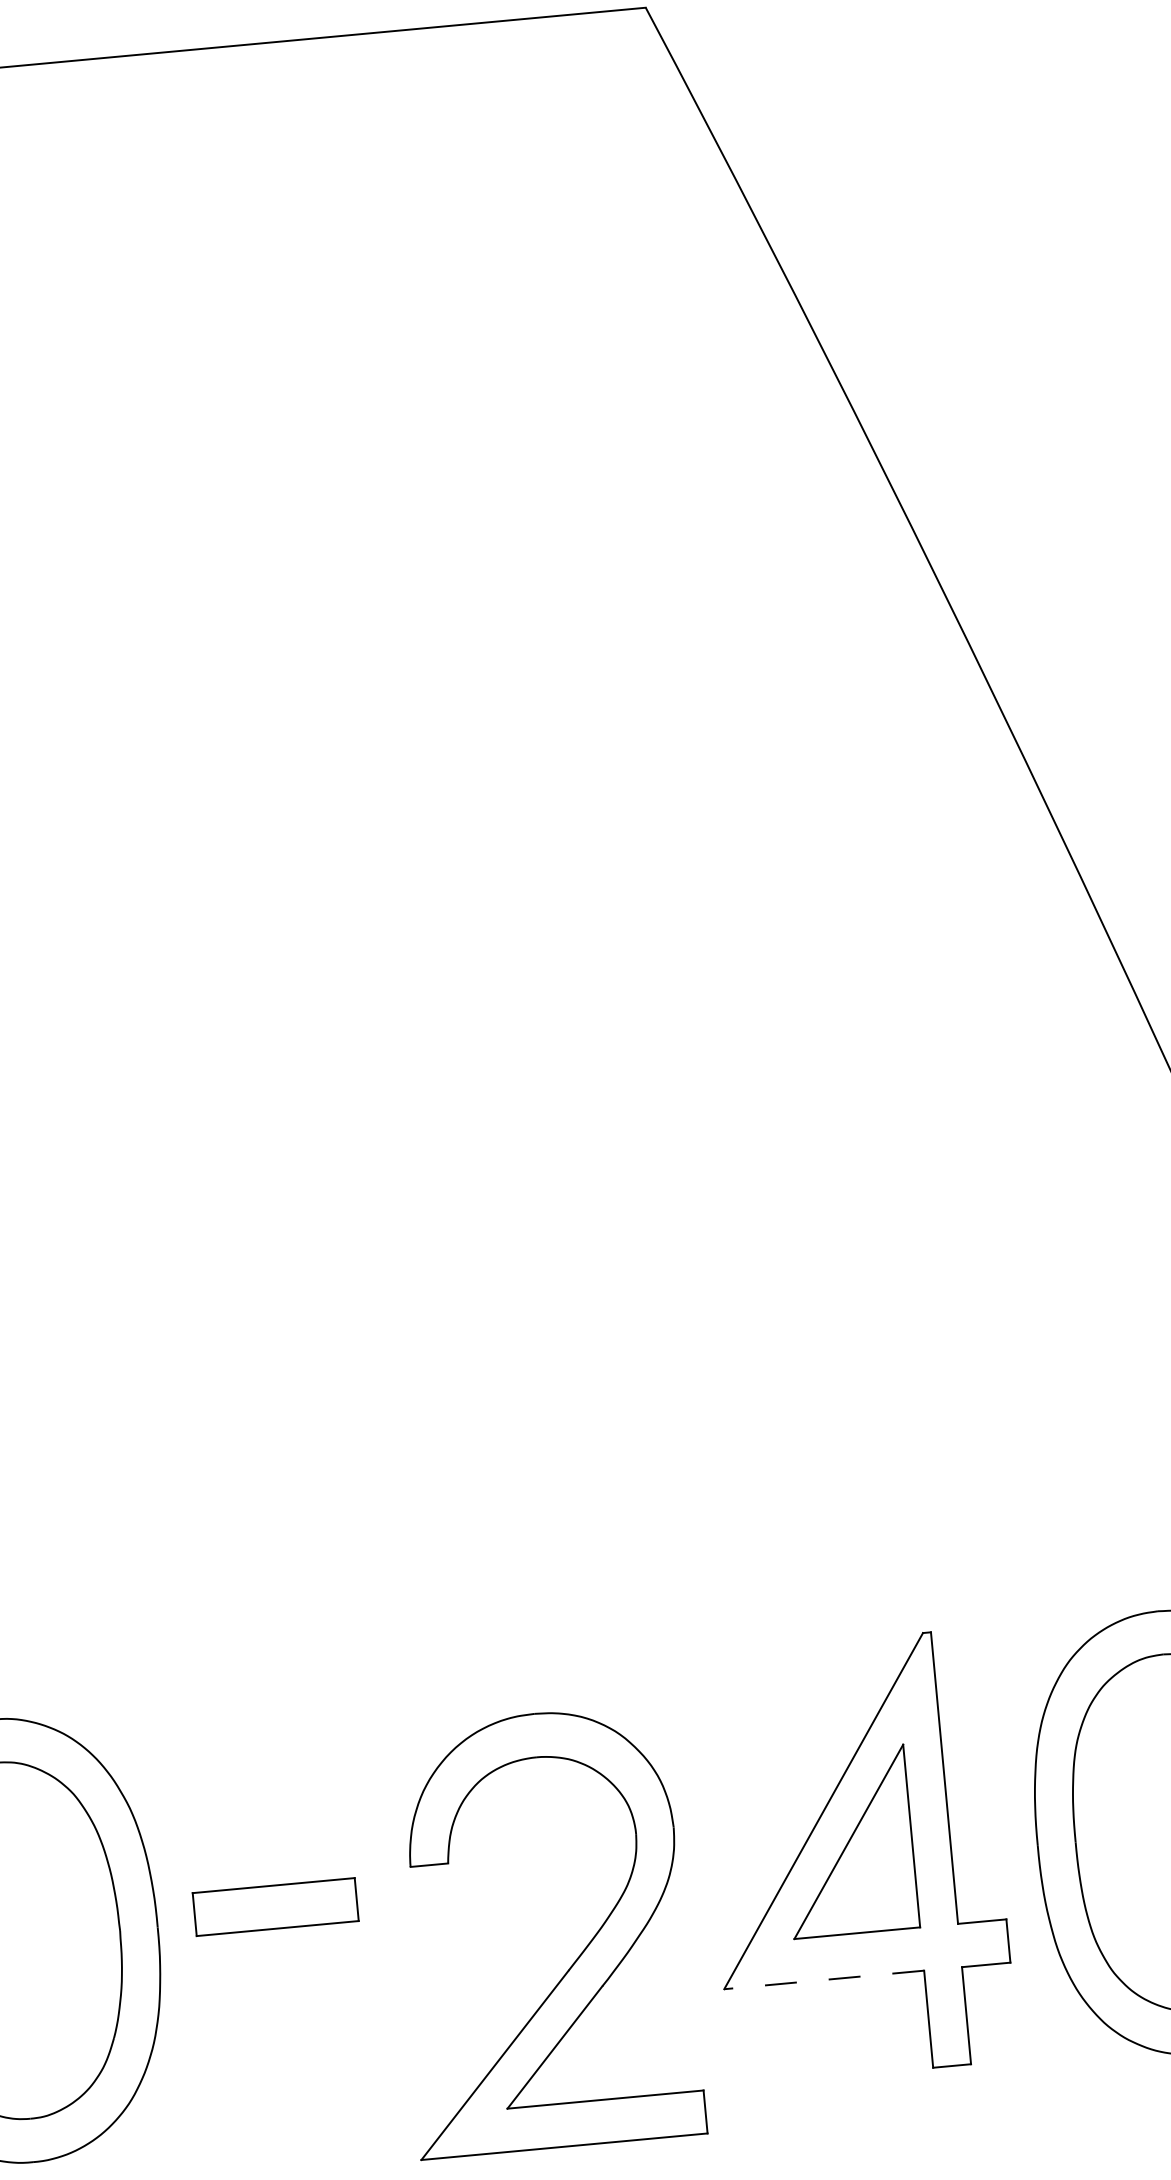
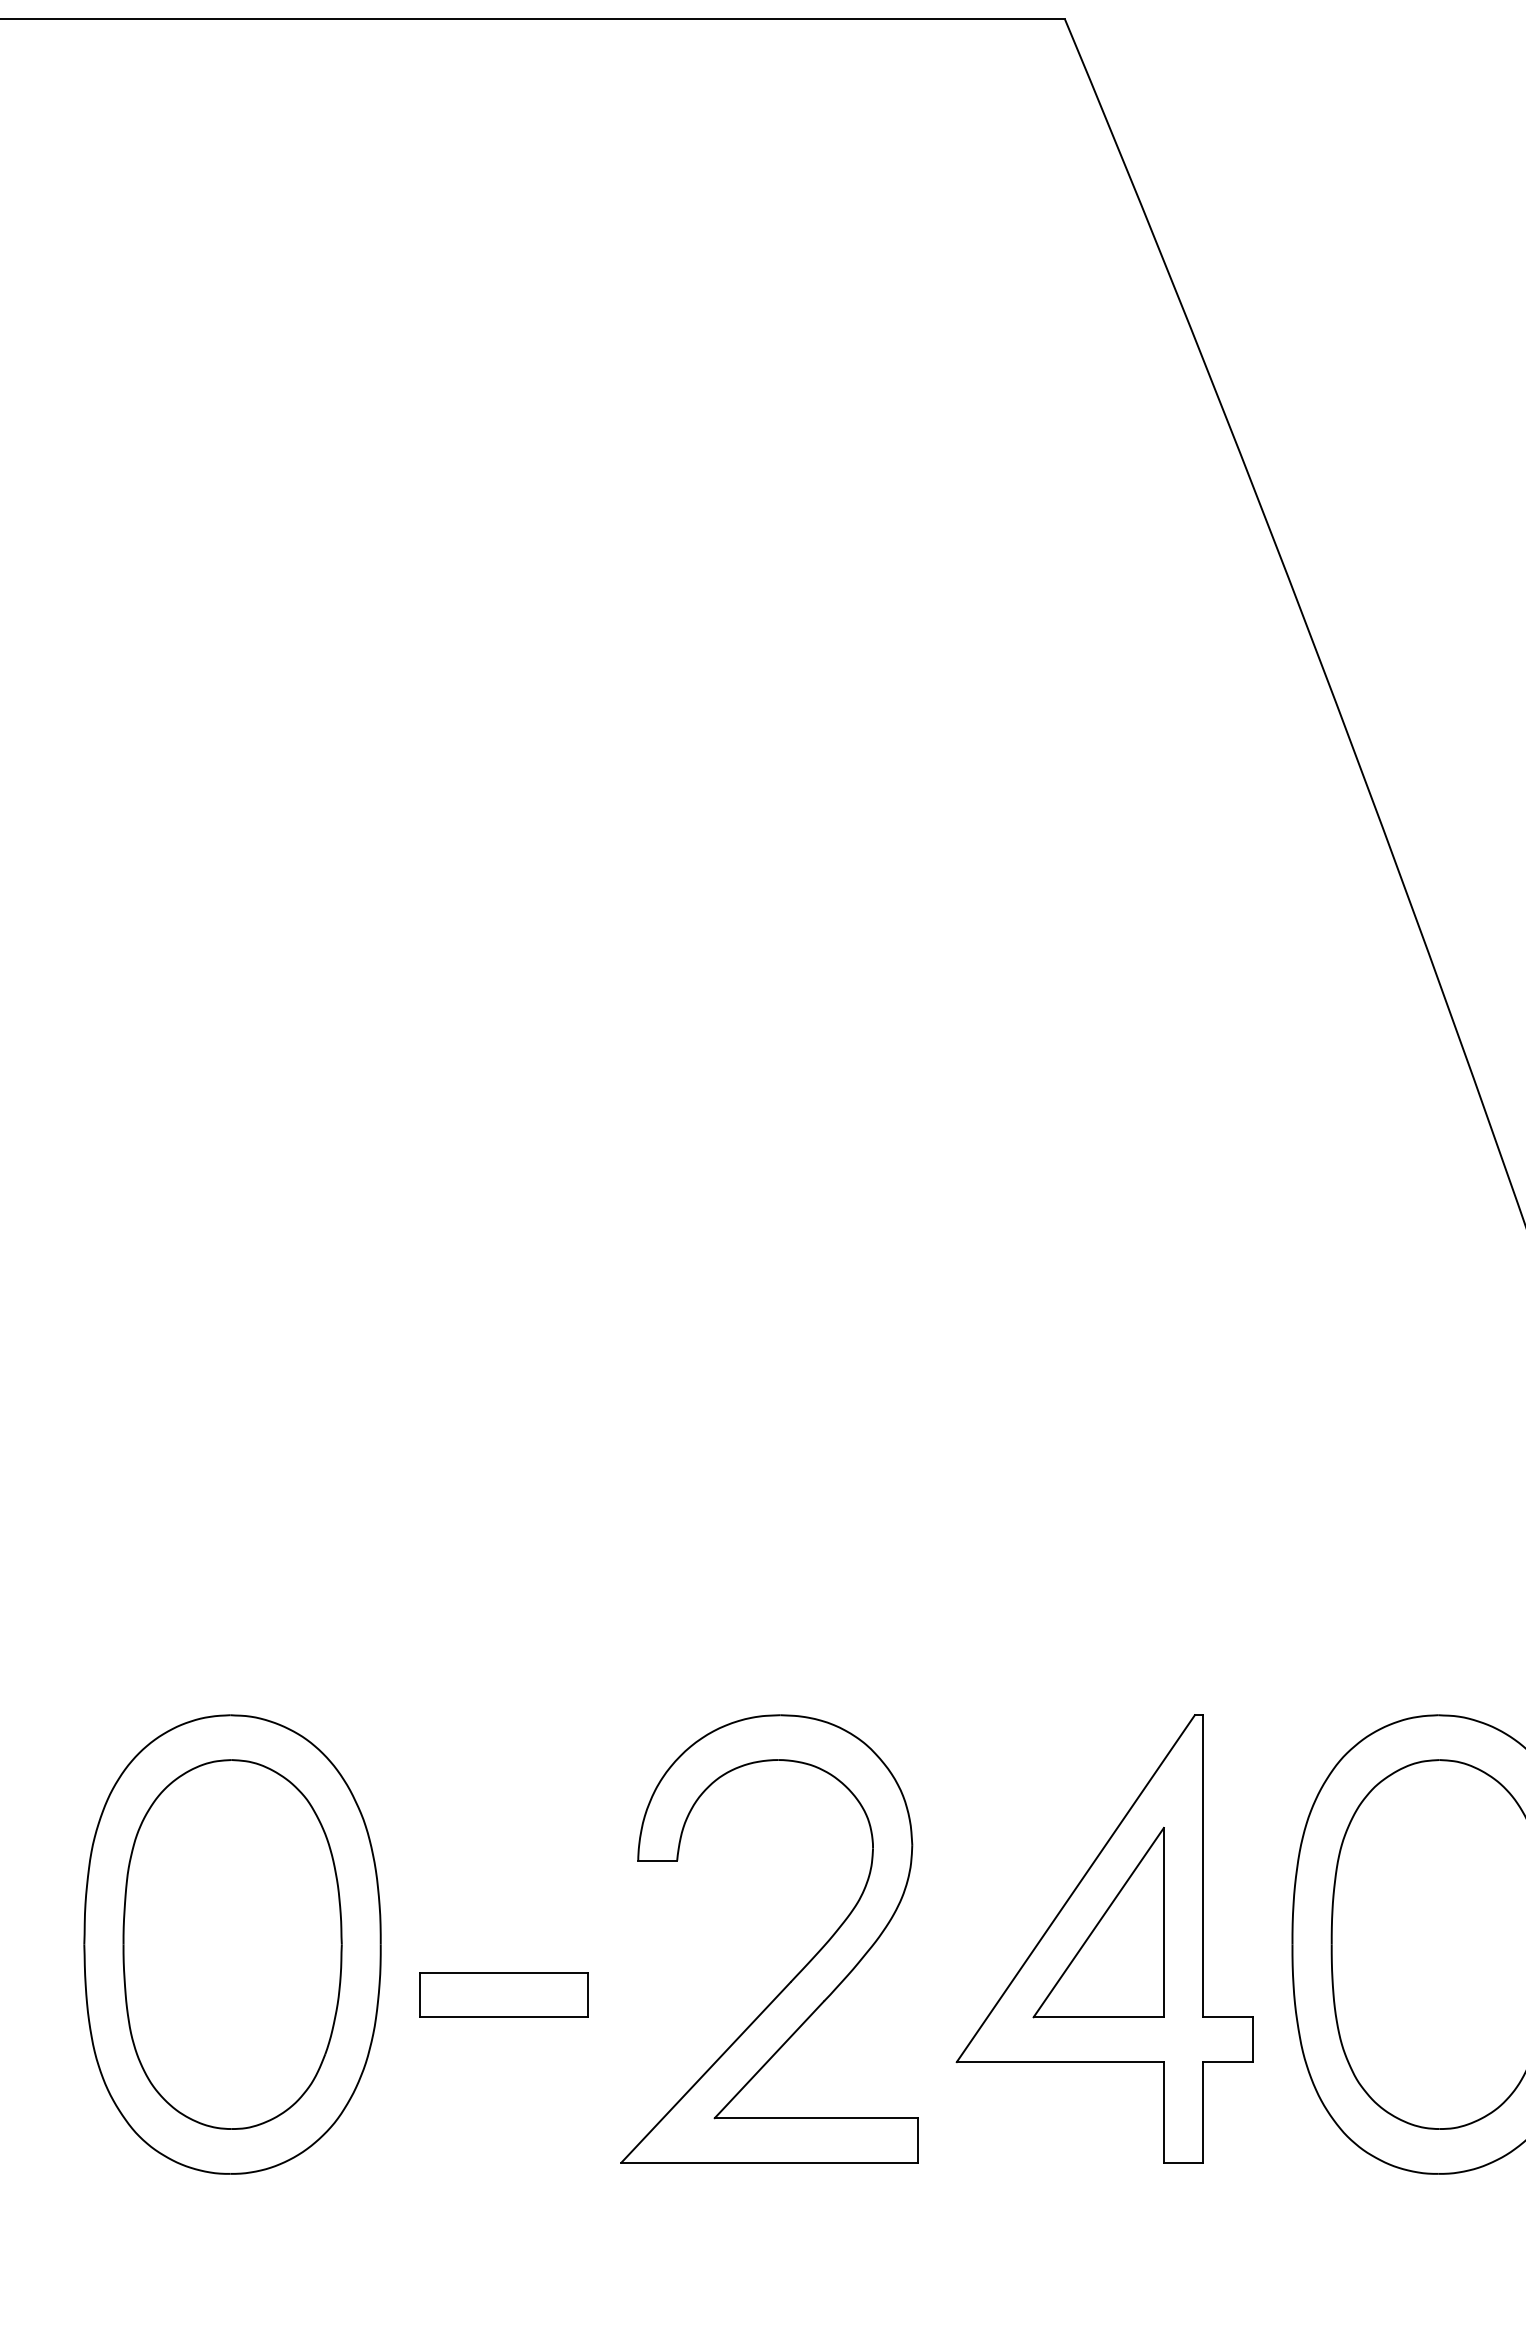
part: (275, 1906) -> (503, 1994), moved
part: (577, 1957) -> (801, 1969), moved
line: (824, 1980) -> (1060, 2062), dashed -> solid

